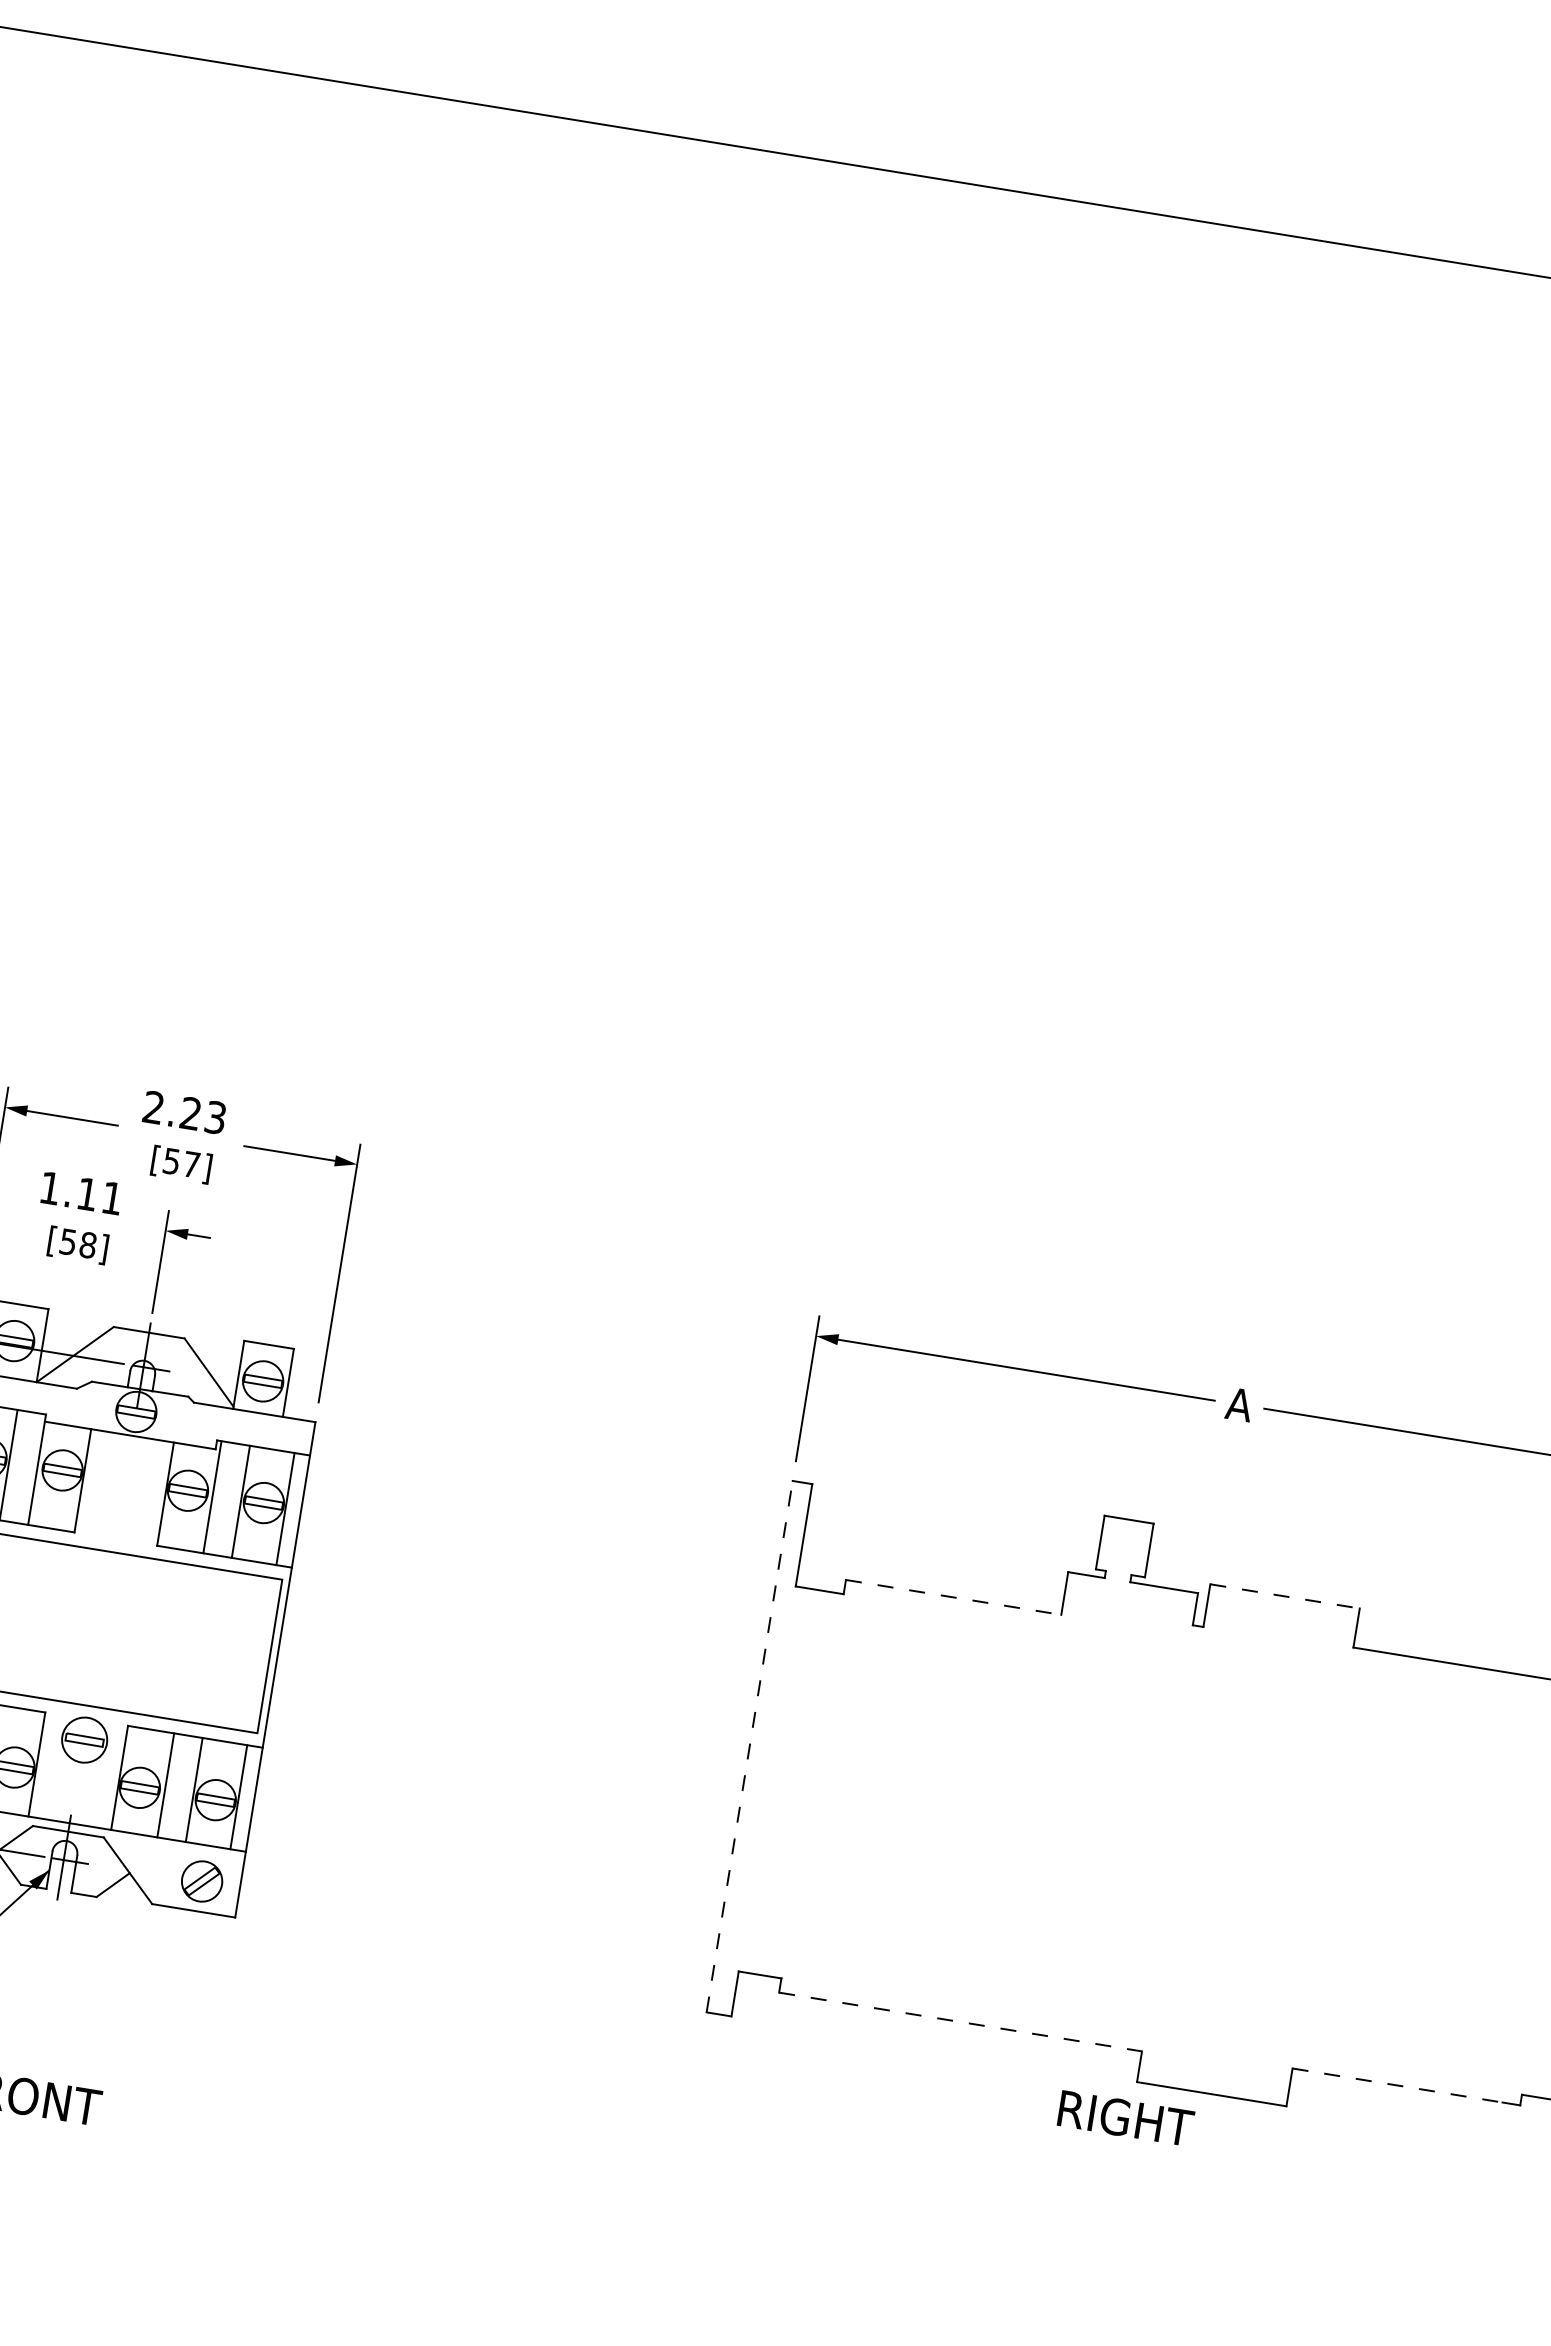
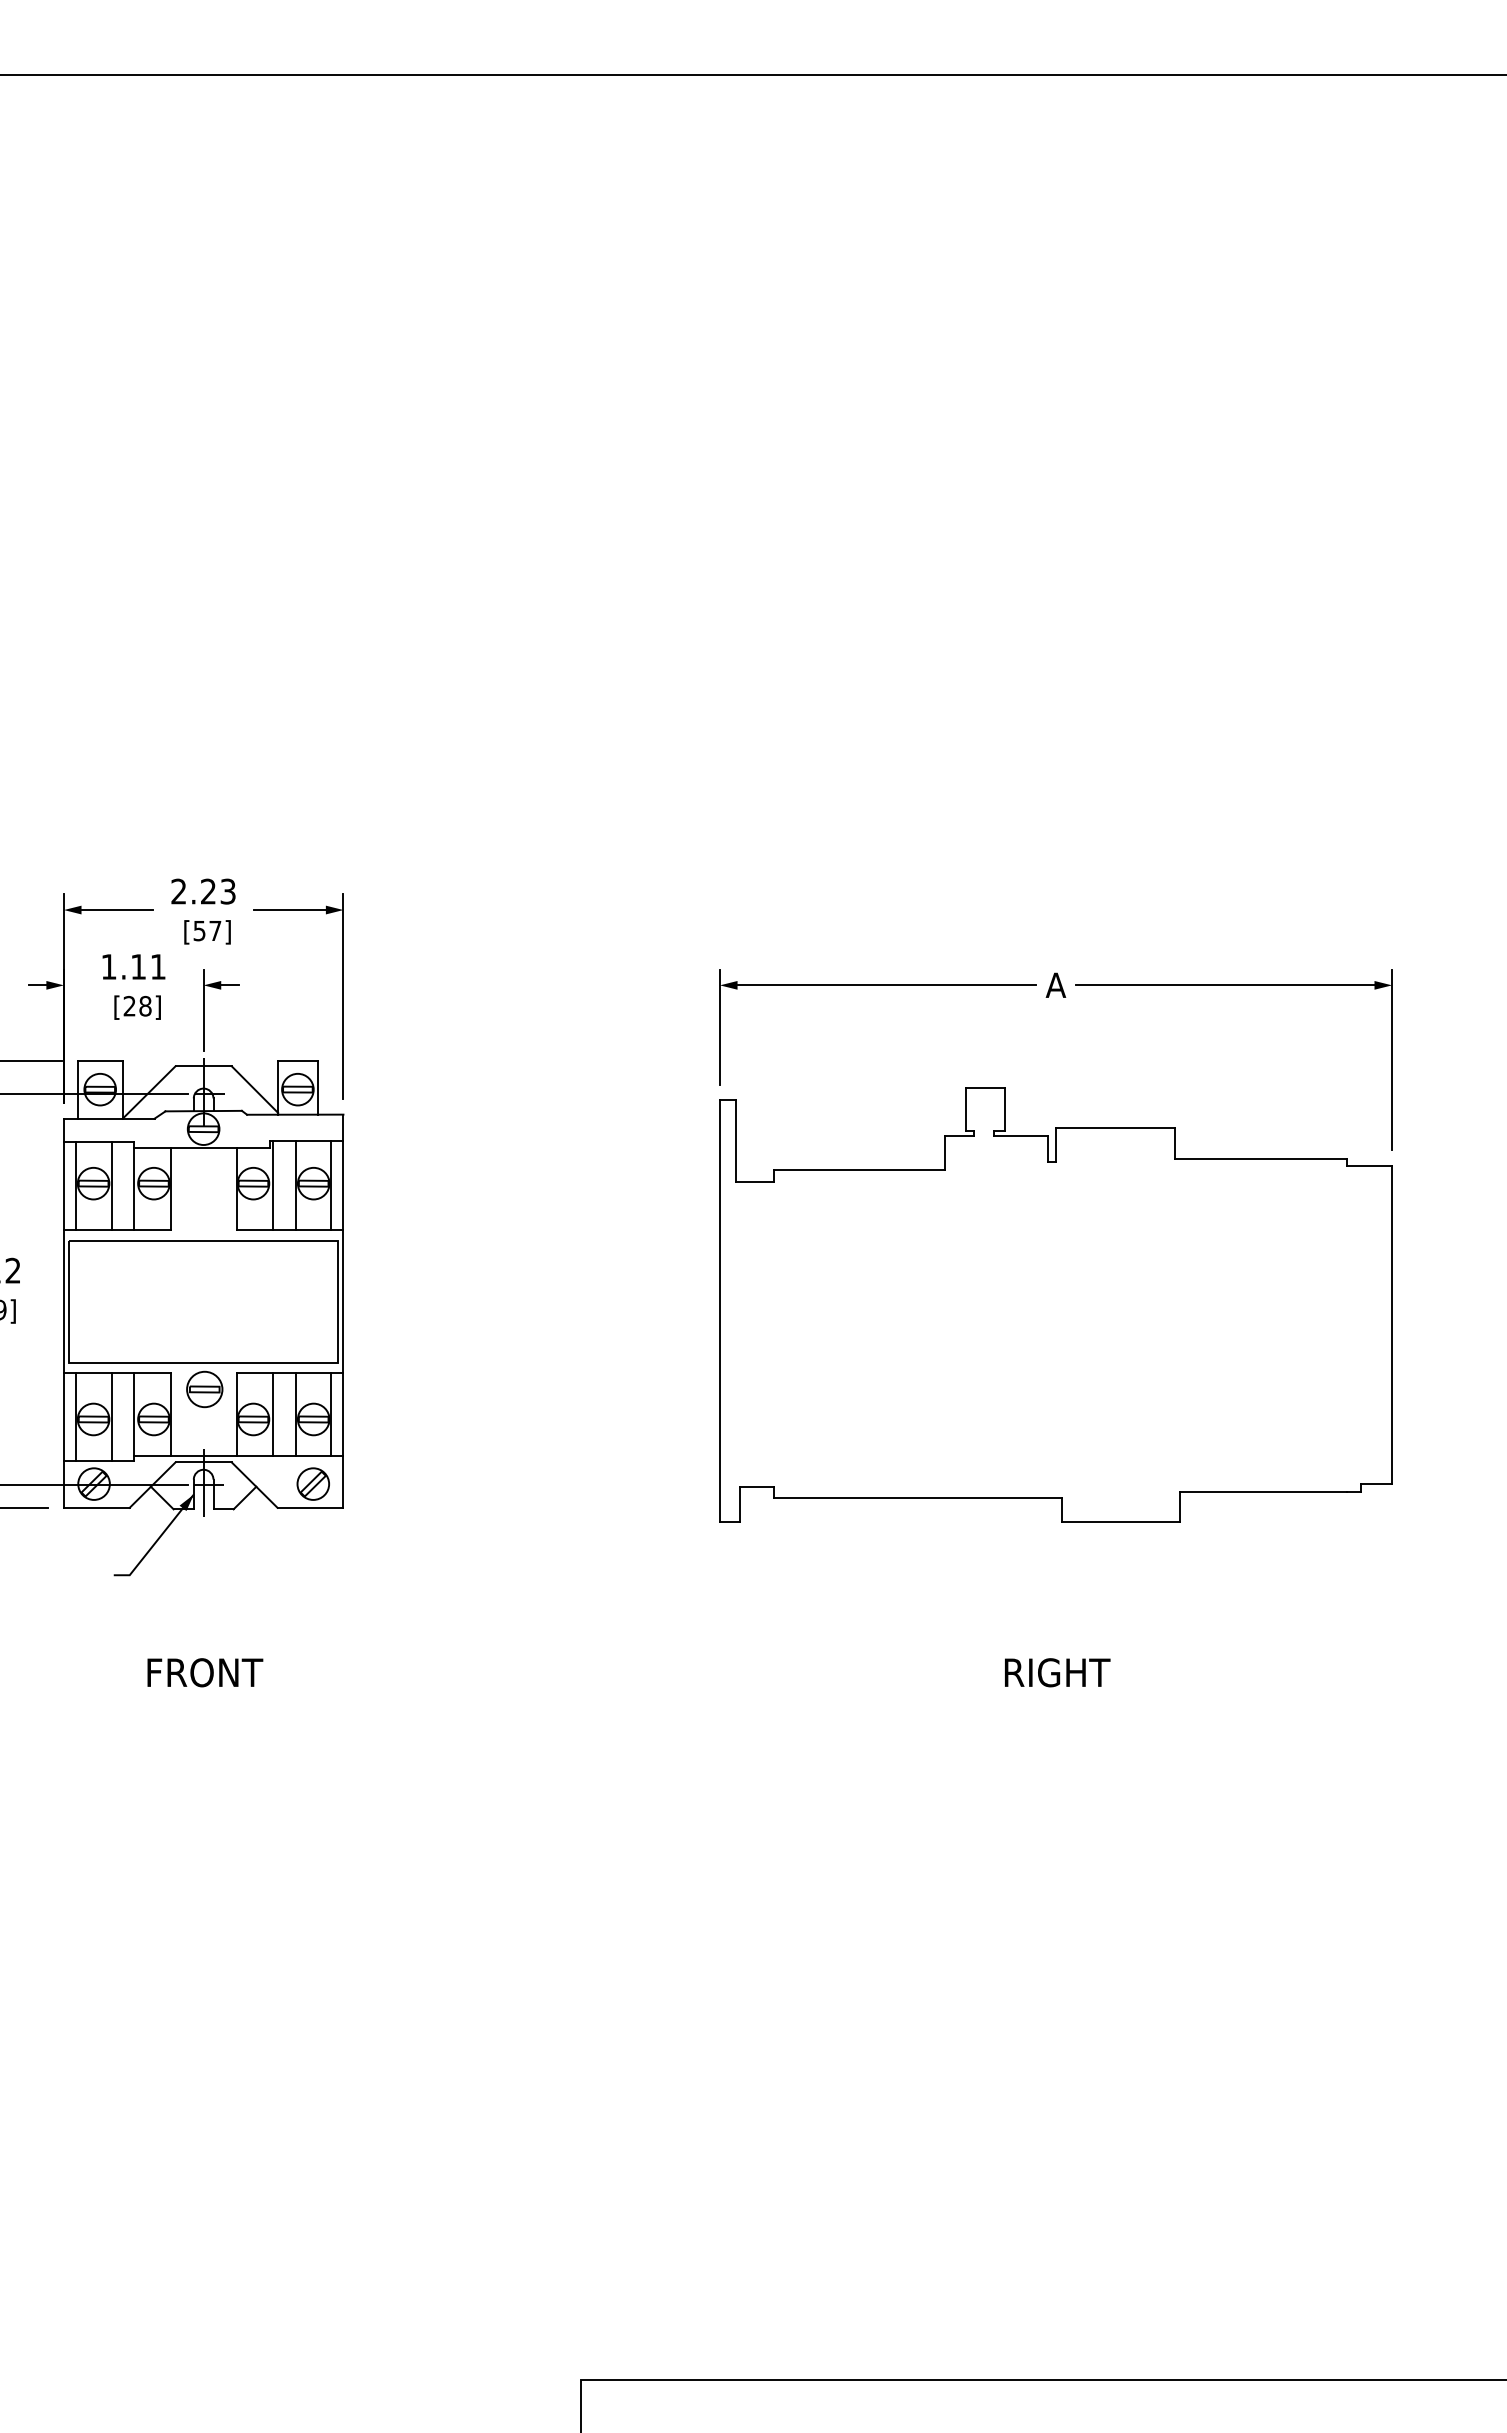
text: (67, 1242) -> (129, 1006), [58] -> [28]
line: (1285, 1595) -> (1115, 1127), dashed -> solid
line: (954, 1597) -> (859, 1170), dashed -> solid
line: (749, 1746) -> (719, 1311), dashed -> solid
line: (961, 2021) -> (918, 1497), dashed -> solid
line: (1398, 2086) -> (1264, 1492), dashed -> solid
text: (1125, 2118) -> (1057, 1672), moved

